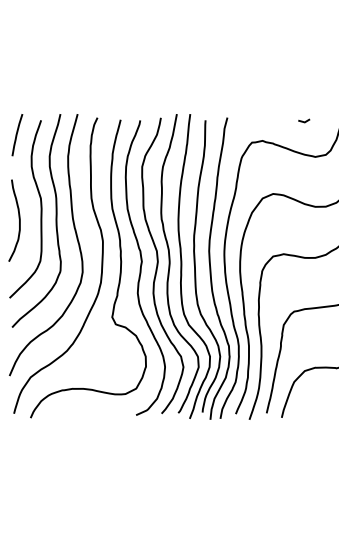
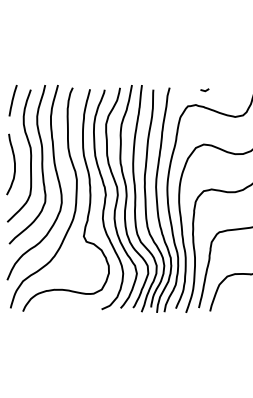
line: (303, 121) -> (204, 90), moved

